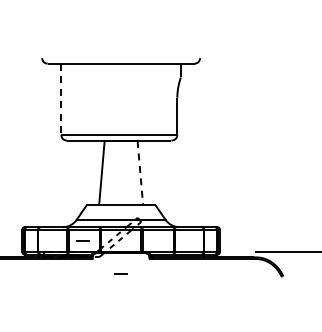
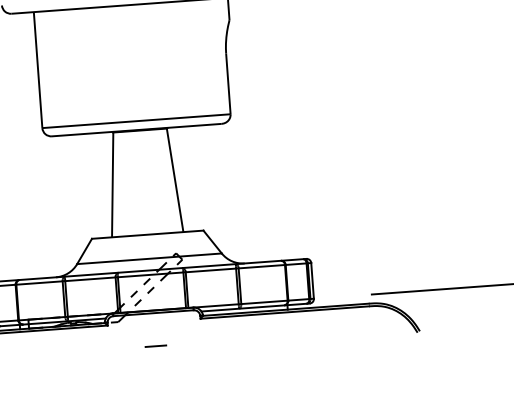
line: (61, 99) -> (38, 70), dashed -> solid
line: (140, 173) -> (175, 181), dashed -> solid
line: (82, 240) -> (89, 296), removed

